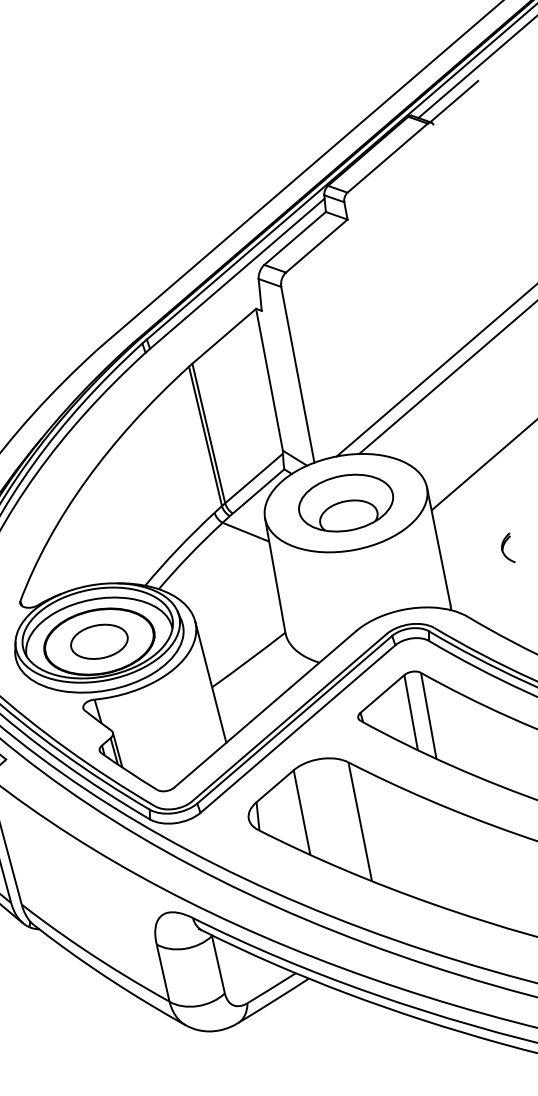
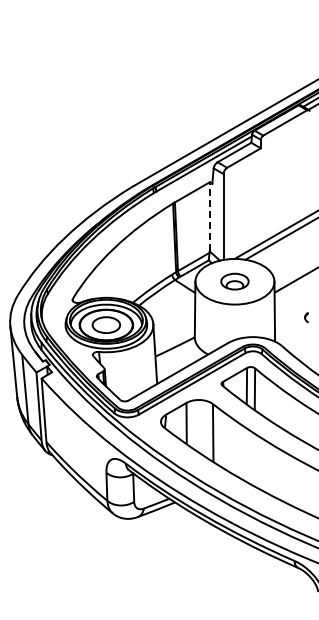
line: (268, 379) -> (209, 216), solid -> dashed
part: (345, 502) -> (234, 281), size x0.6
part: (506, 548) -> (306, 317), size x0.7

